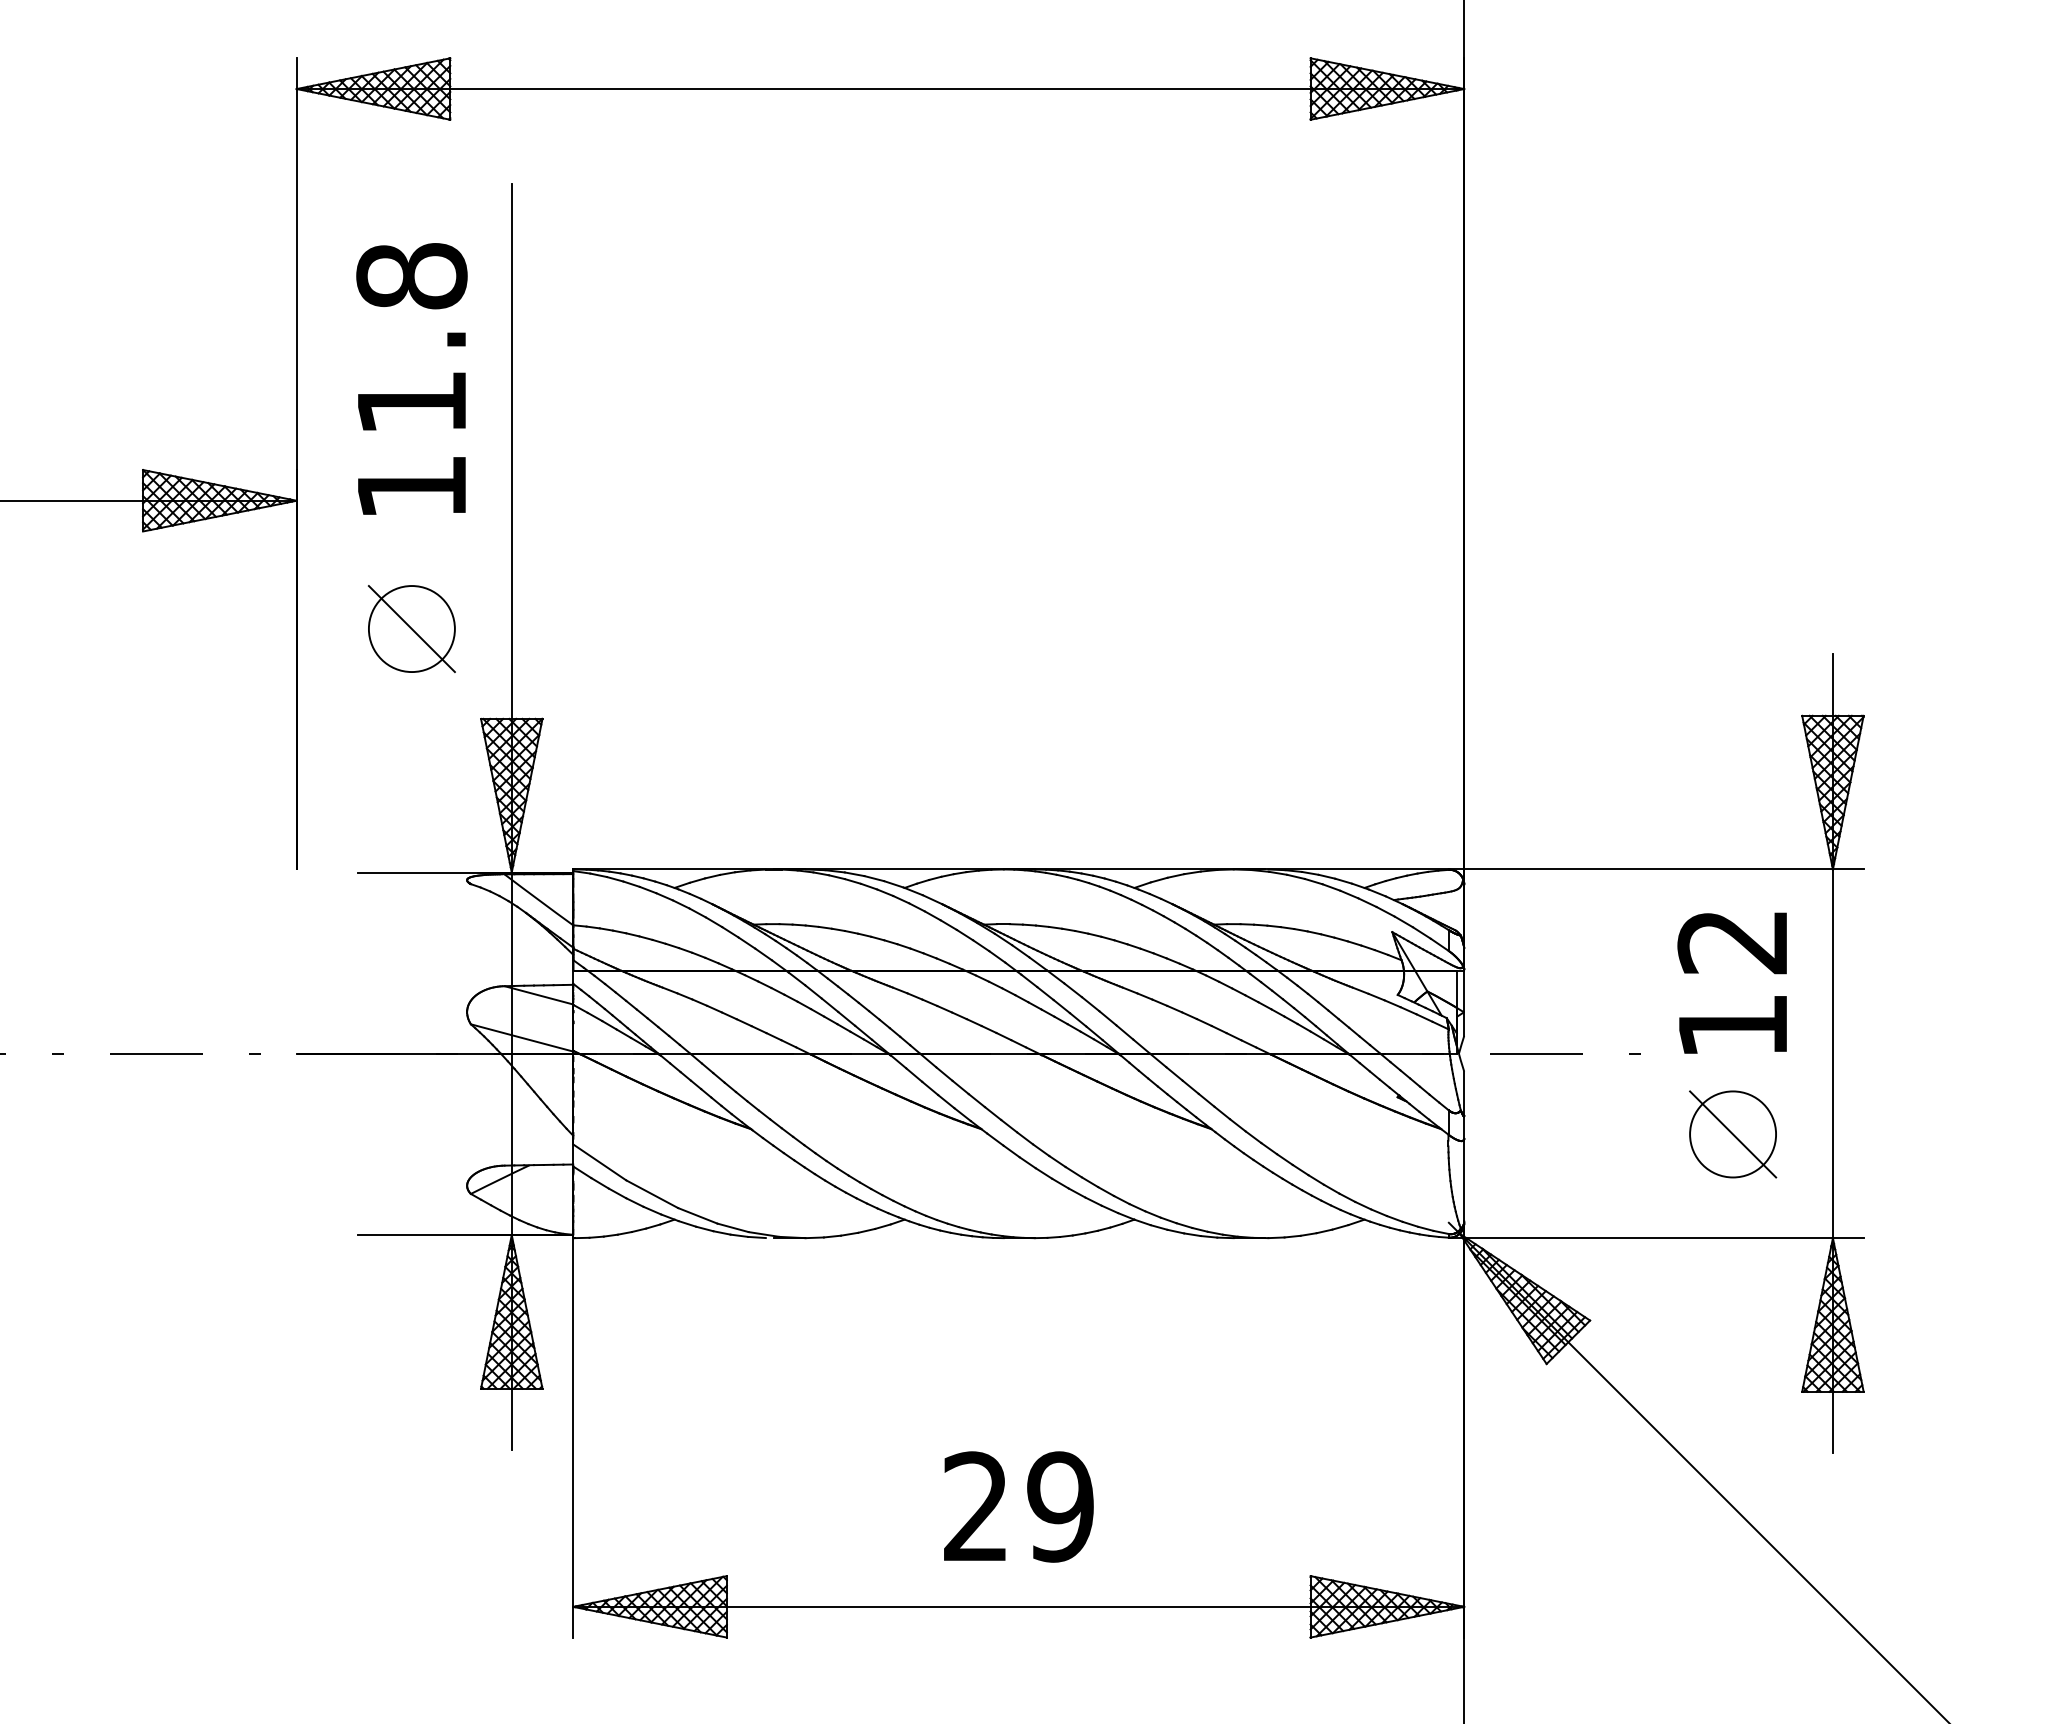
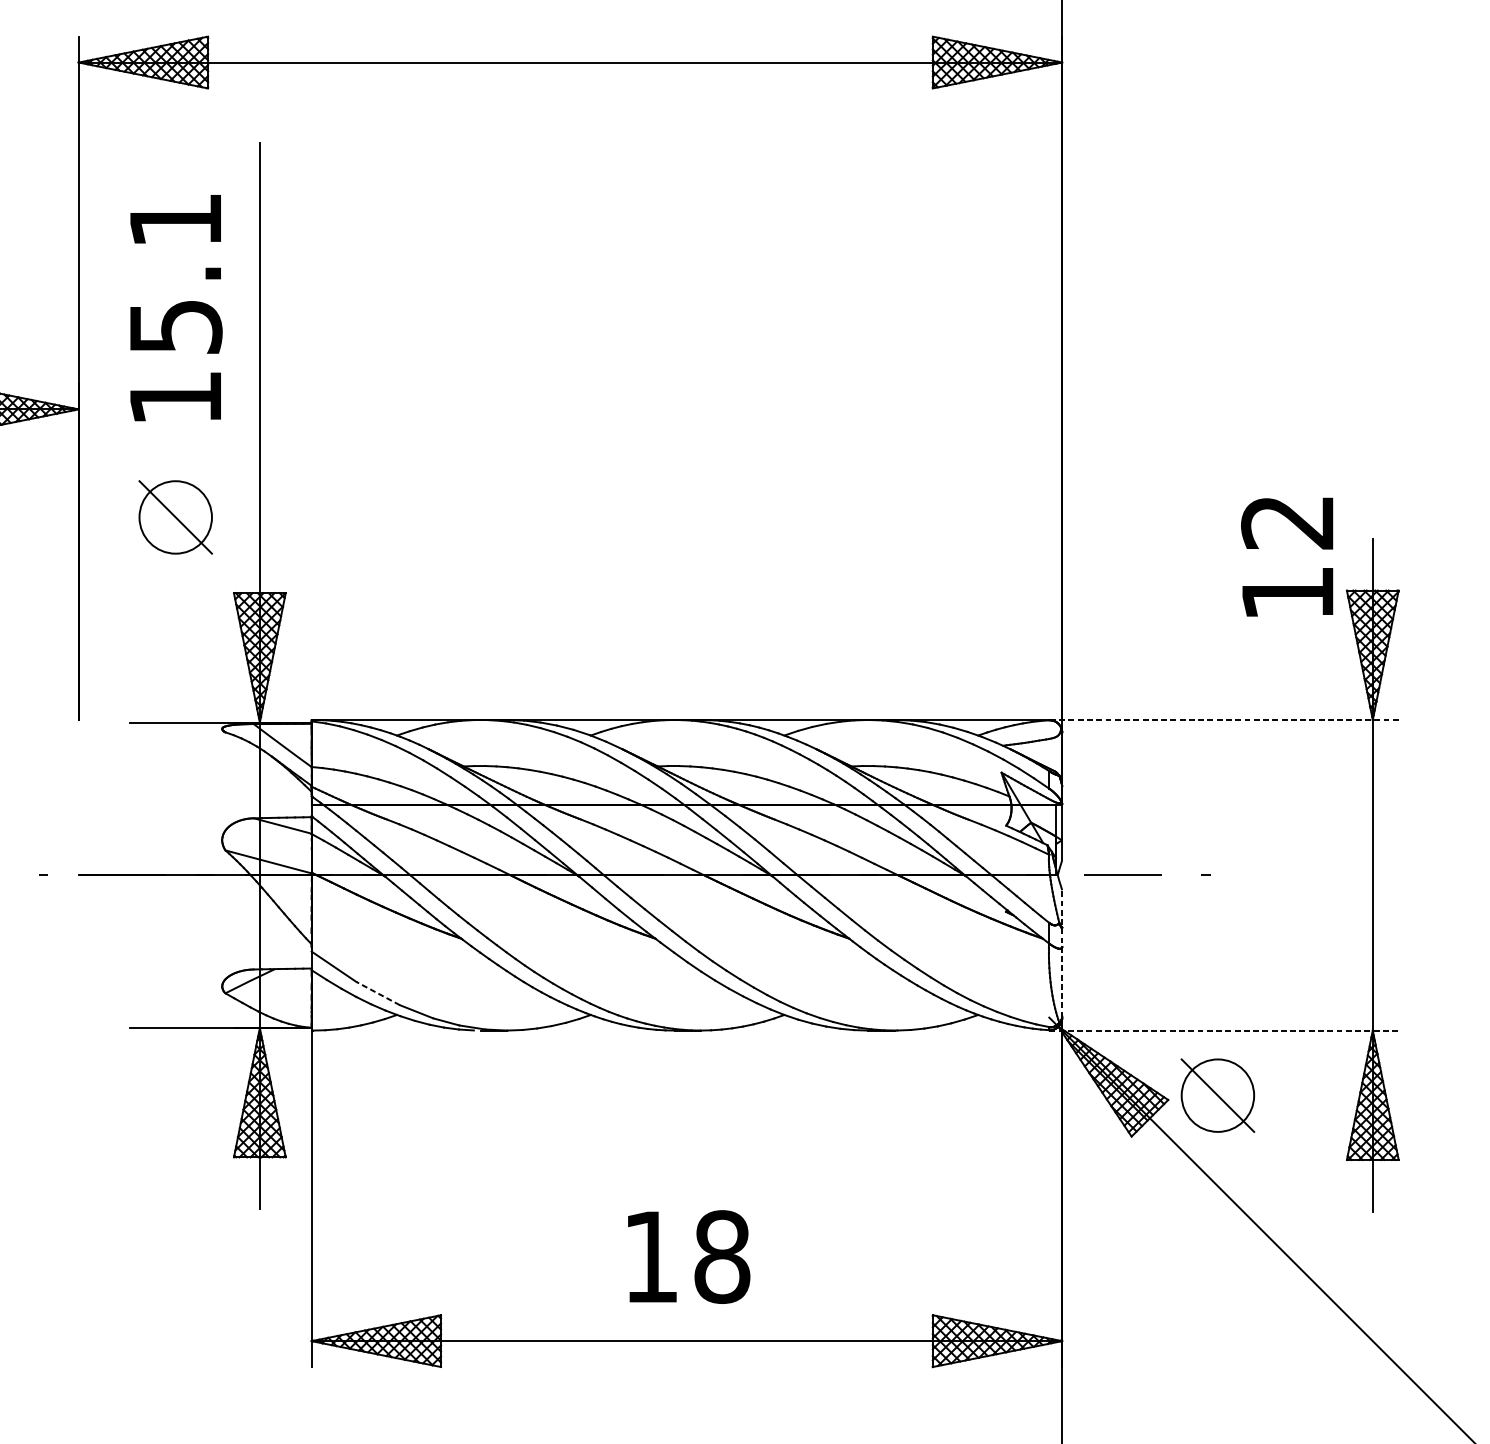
text: (411, 338) -> (175, 272), 11.8 -> 15.1
line: (1655, 869) -> (1223, 720), solid -> dashed
text: (1731, 982) -> (1286, 556), moved
part: (1733, 1134) -> (1218, 1095), moved
line: (1464, 1147) -> (1062, 954), solid -> dashed
line: (651, 1193) -> (377, 992), solid -> dashed
line: (1656, 1238) -> (1224, 1030), solid -> dashed
text: (1019, 1506) -> (687, 1256), 29 -> 18

